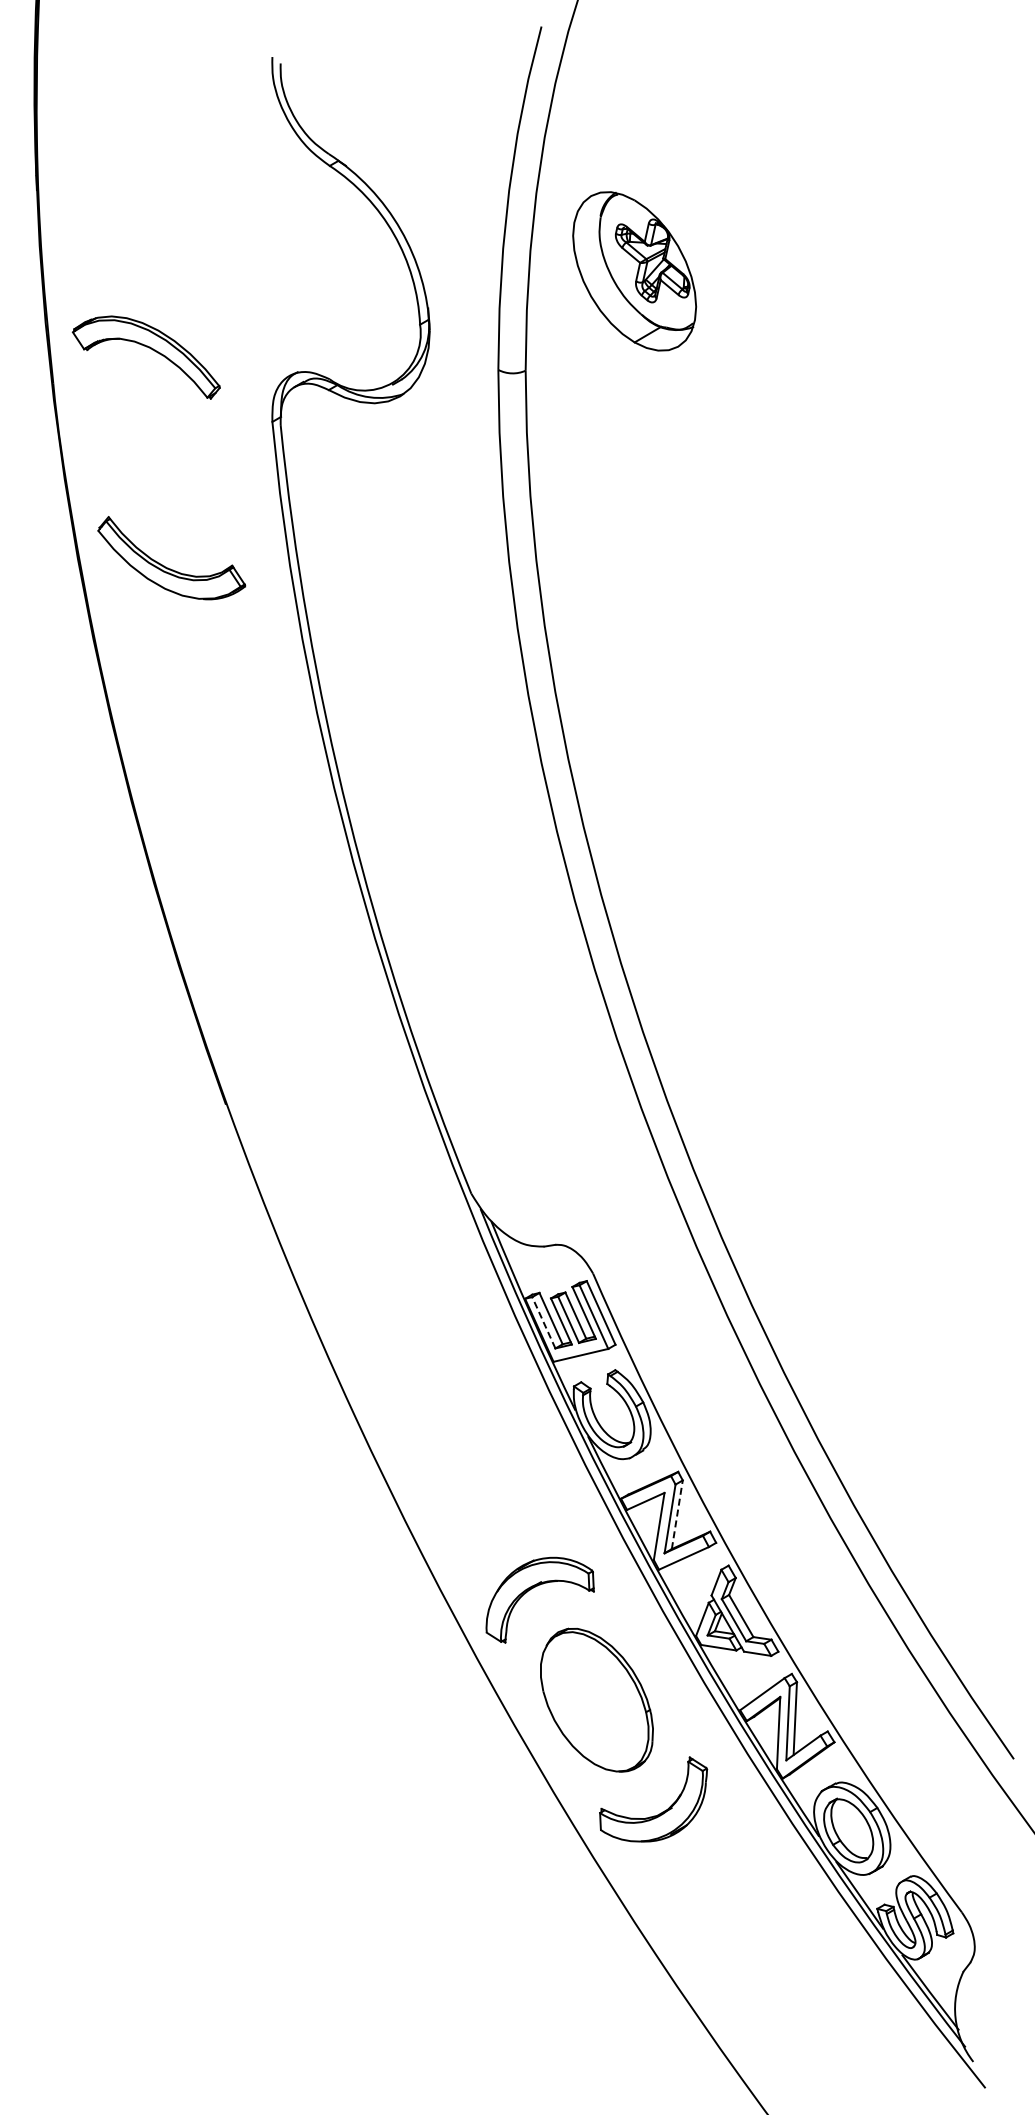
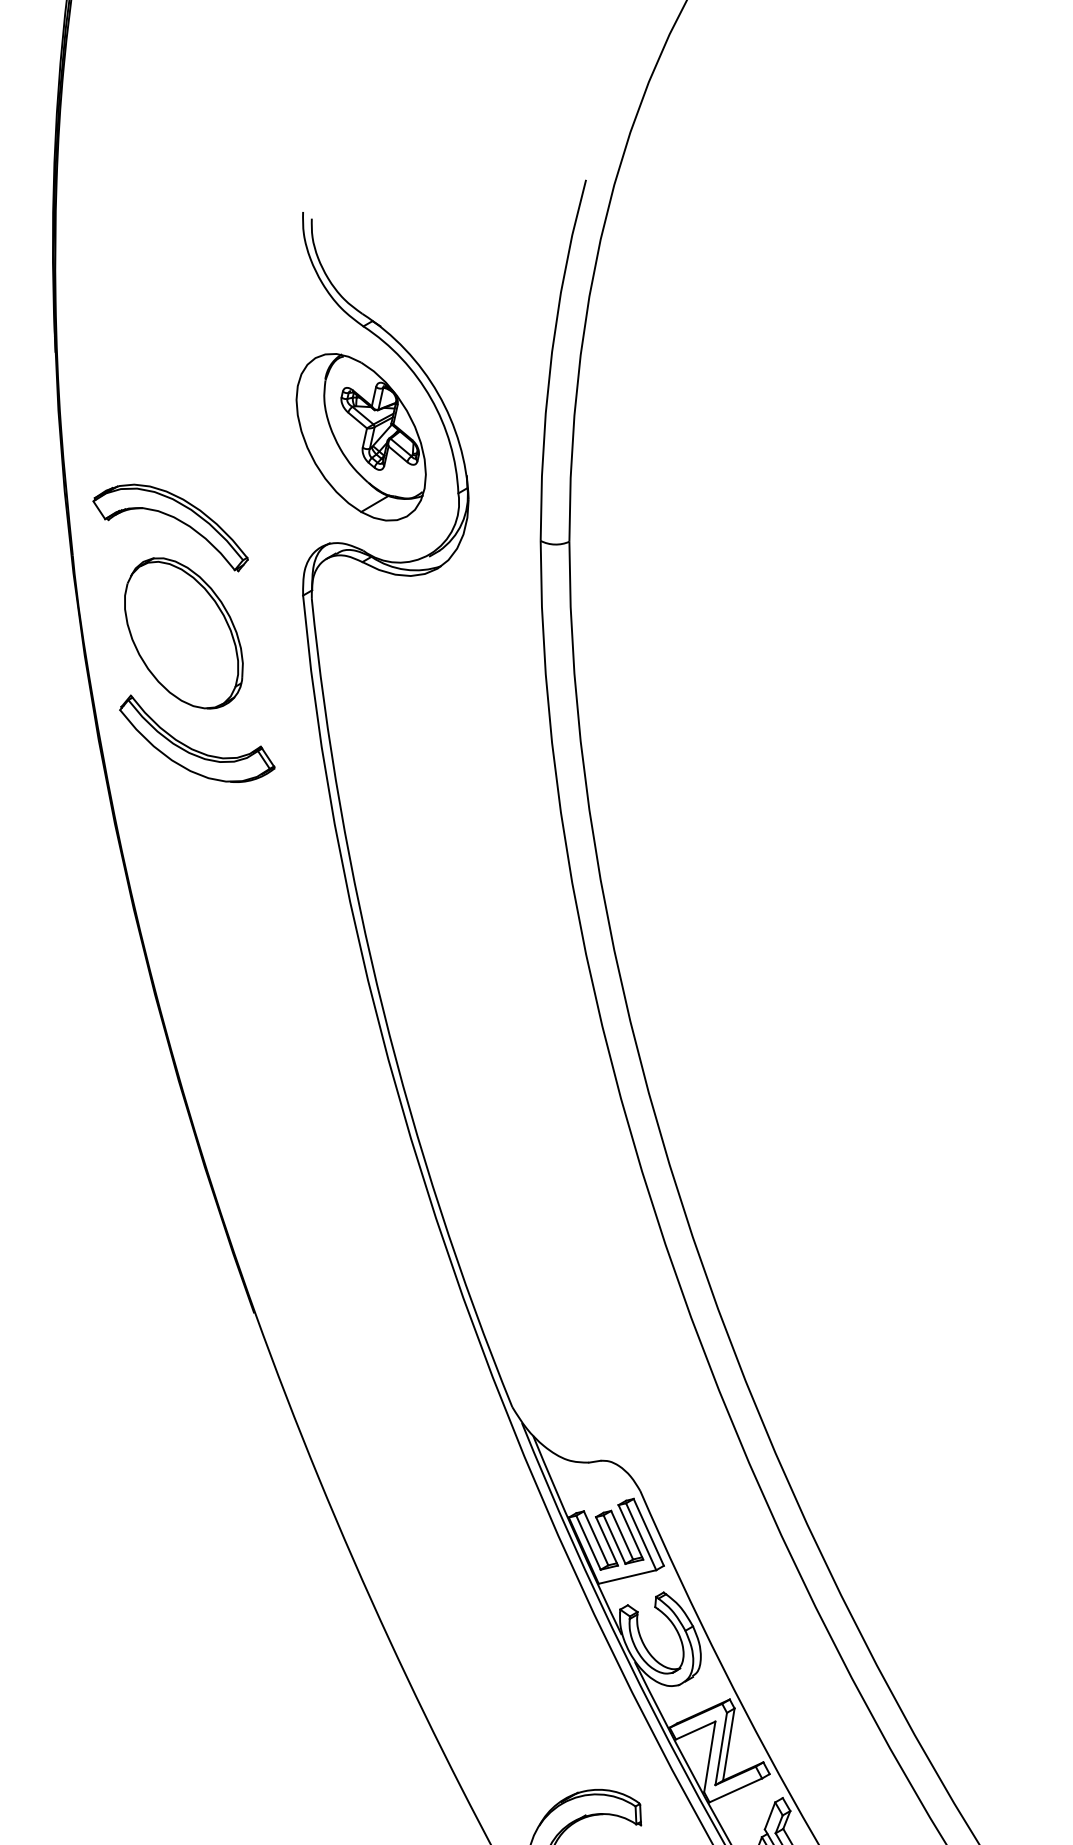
part: (634, 271) -> (361, 437), moved
part: (158, 457) -> (183, 632), added
line: (543, 1322) -> (588, 1542), dashed -> solid
line: (677, 1514) -> (729, 1744), dashed -> solid

